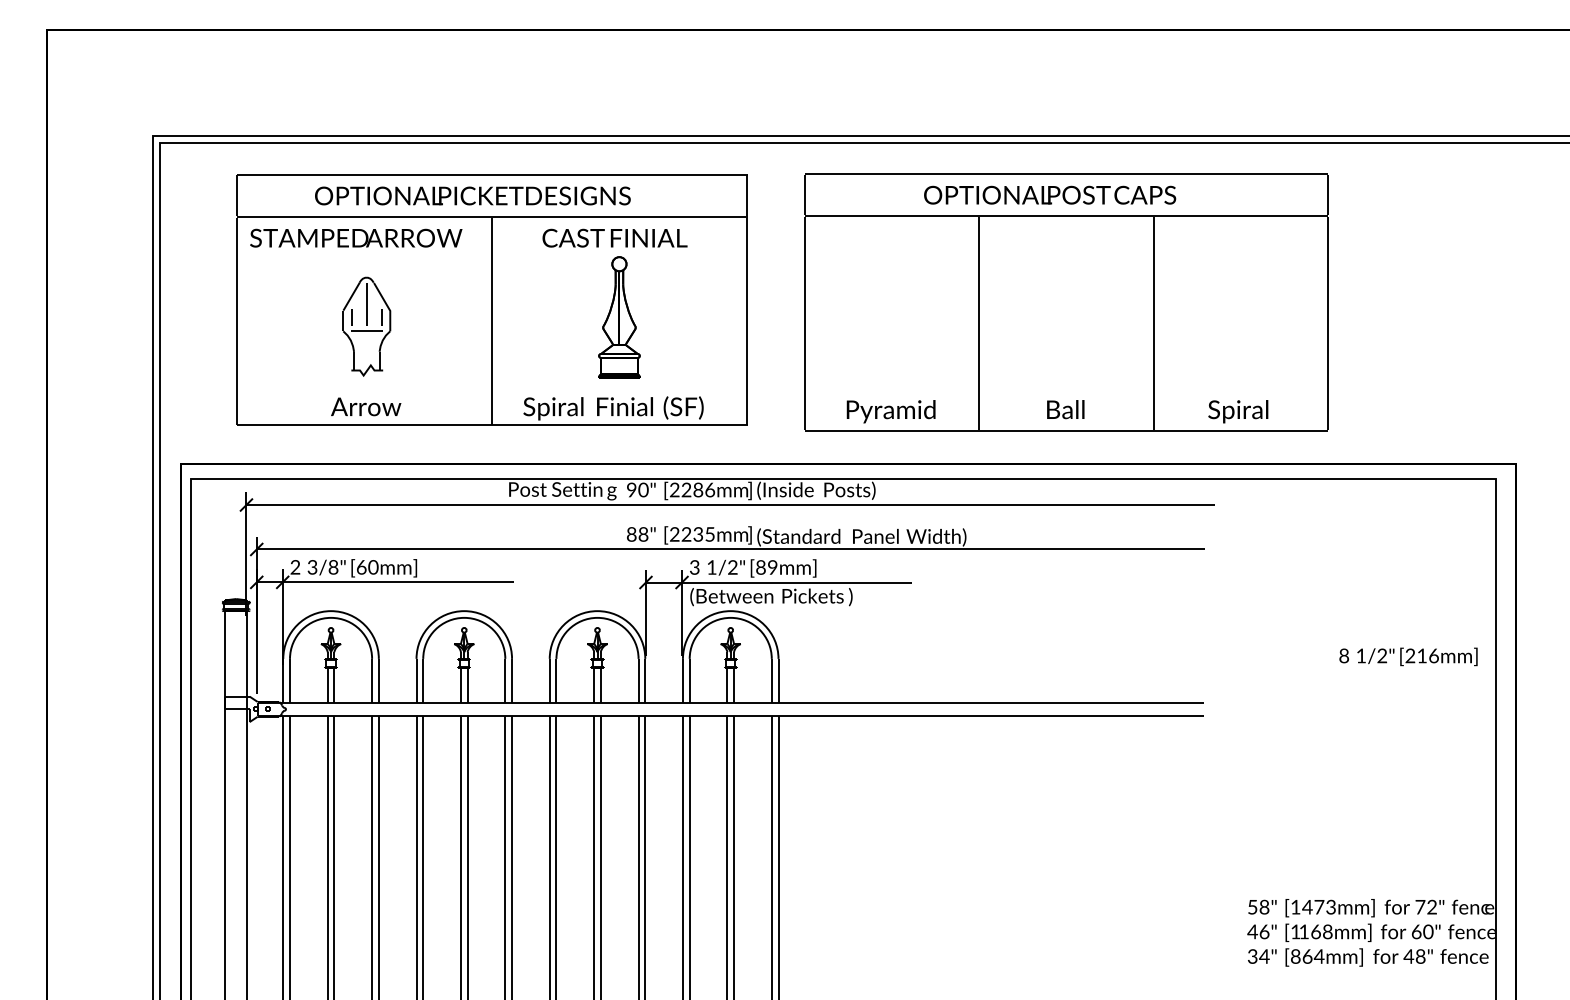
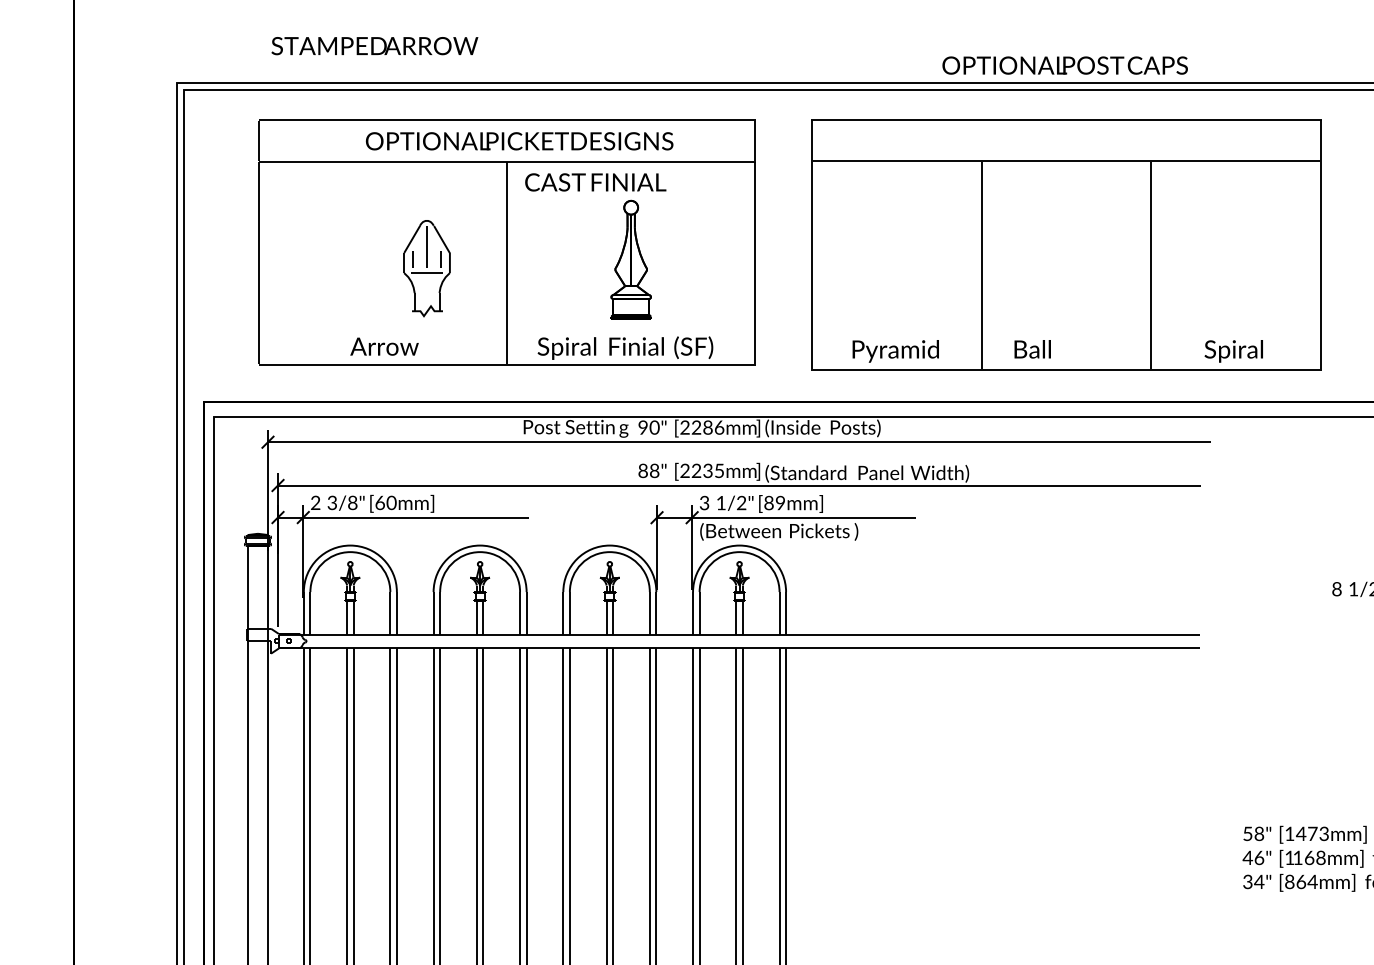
text: (1050, 194) -> (1065, 64), moved
text: (472, 195) -> (519, 140), moved
text: (356, 237) -> (375, 45), moved
text: (614, 237) -> (595, 181), moved
part: (366, 326) -> (426, 268), moved
text: (1065, 409) -> (1032, 349), moved

